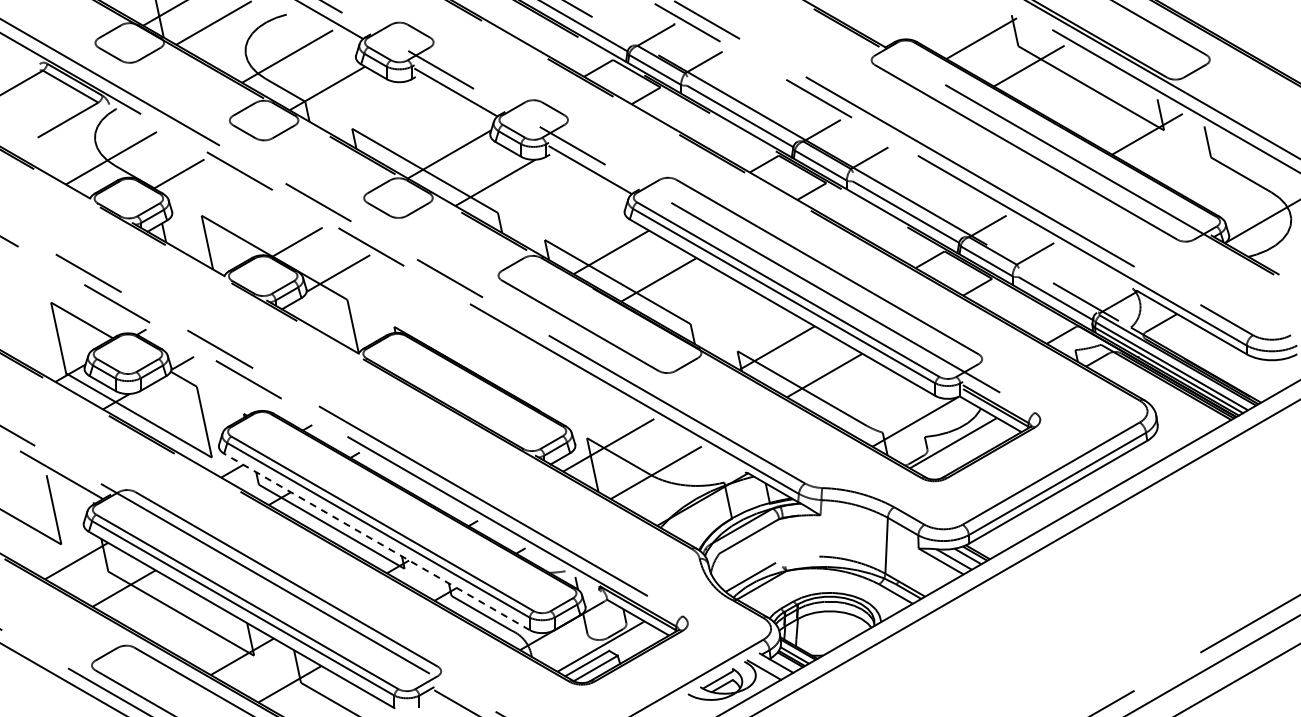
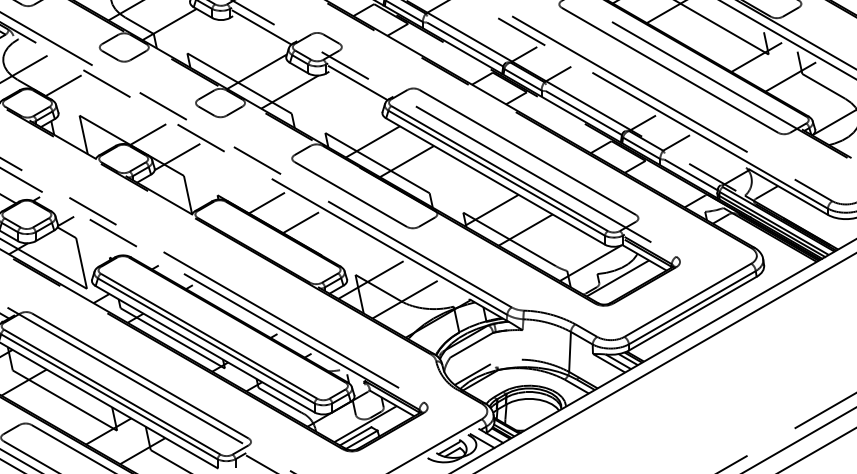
line: (1194, 161) -> (790, 76), added
line: (463, 337) -> (267, 202), added
line: (510, 364) -> (300, 222), added
line: (376, 541) -> (204, 348), dashed -> solid

